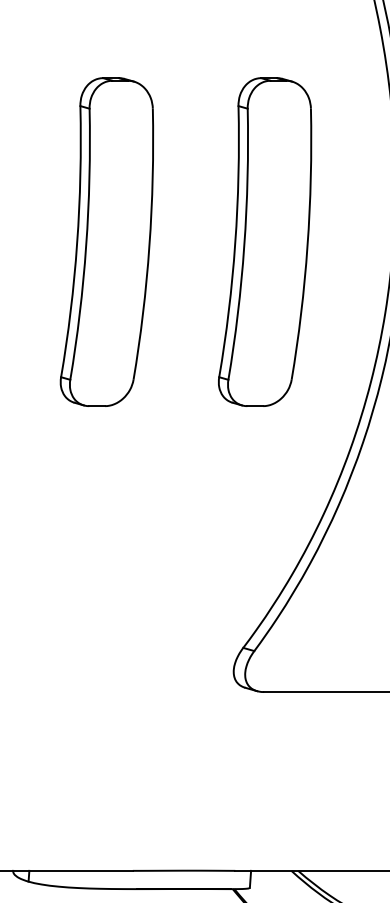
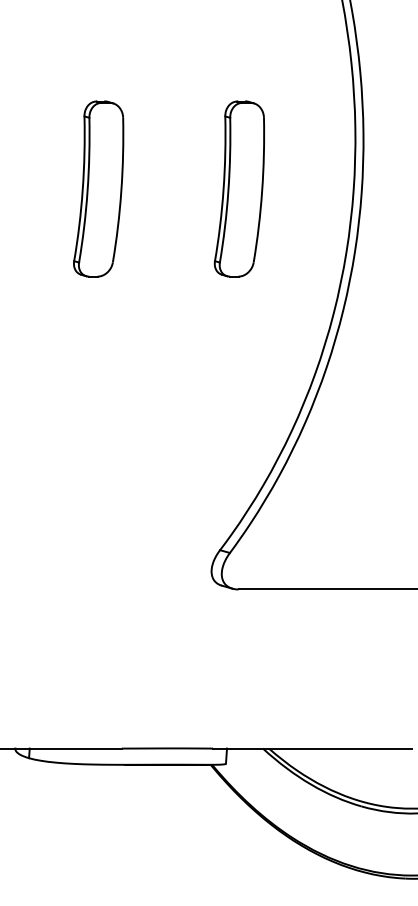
part: (106, 241) -> (98, 188), size x0.6
part: (265, 241) -> (239, 188), size x0.6

